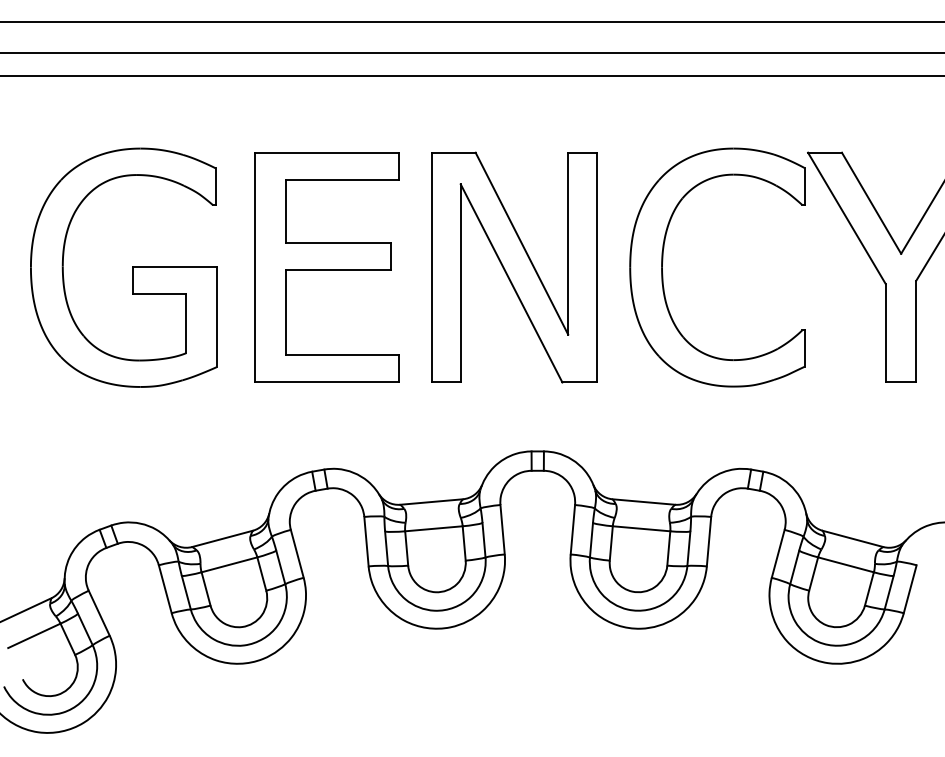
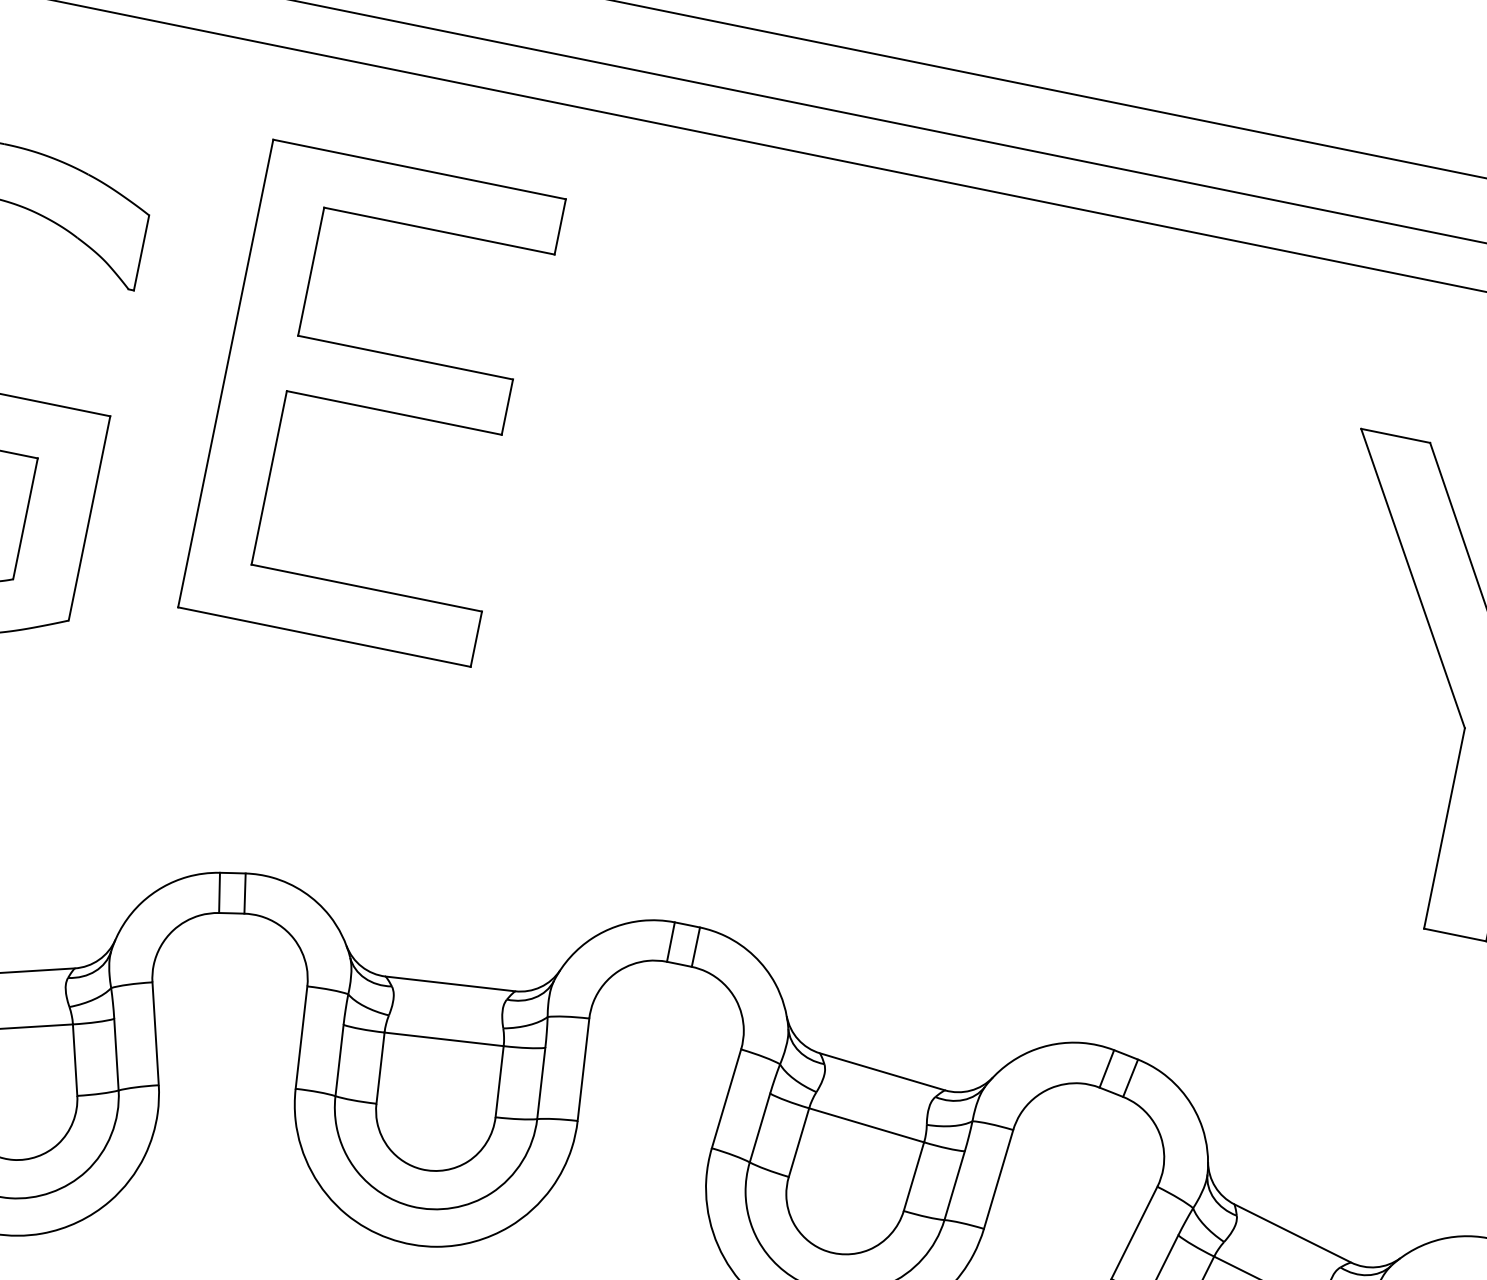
part: (663, 261) -> (1021, 590), removed
part: (326, 267) -> (371, 402), moved
part: (514, 267) -> (716, 540), removed

